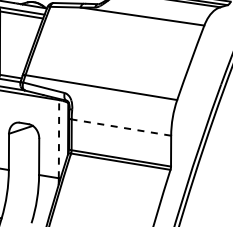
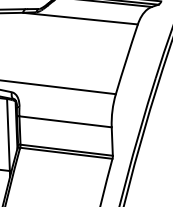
line: (120, 127) -> (64, 121), dashed -> solid
line: (59, 138) -> (8, 134), dashed -> solid

